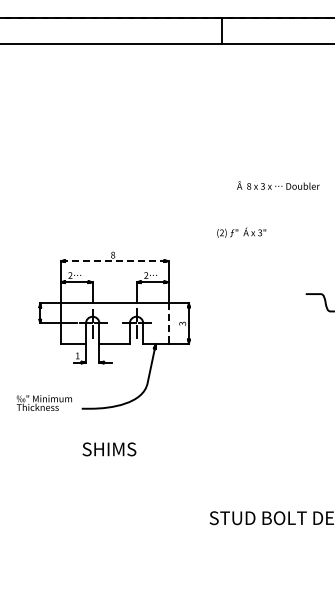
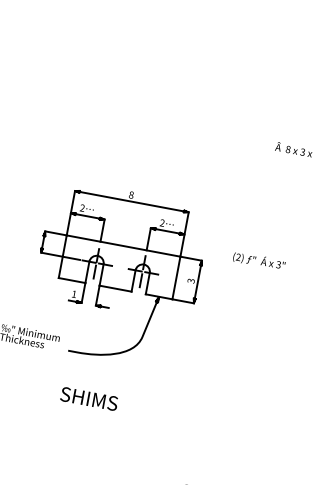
text: (241, 232) -> (259, 260), moved
line: (114, 261) -> (131, 202), dashed -> solid
line: (168, 323) -> (176, 278), dashed -> solid

